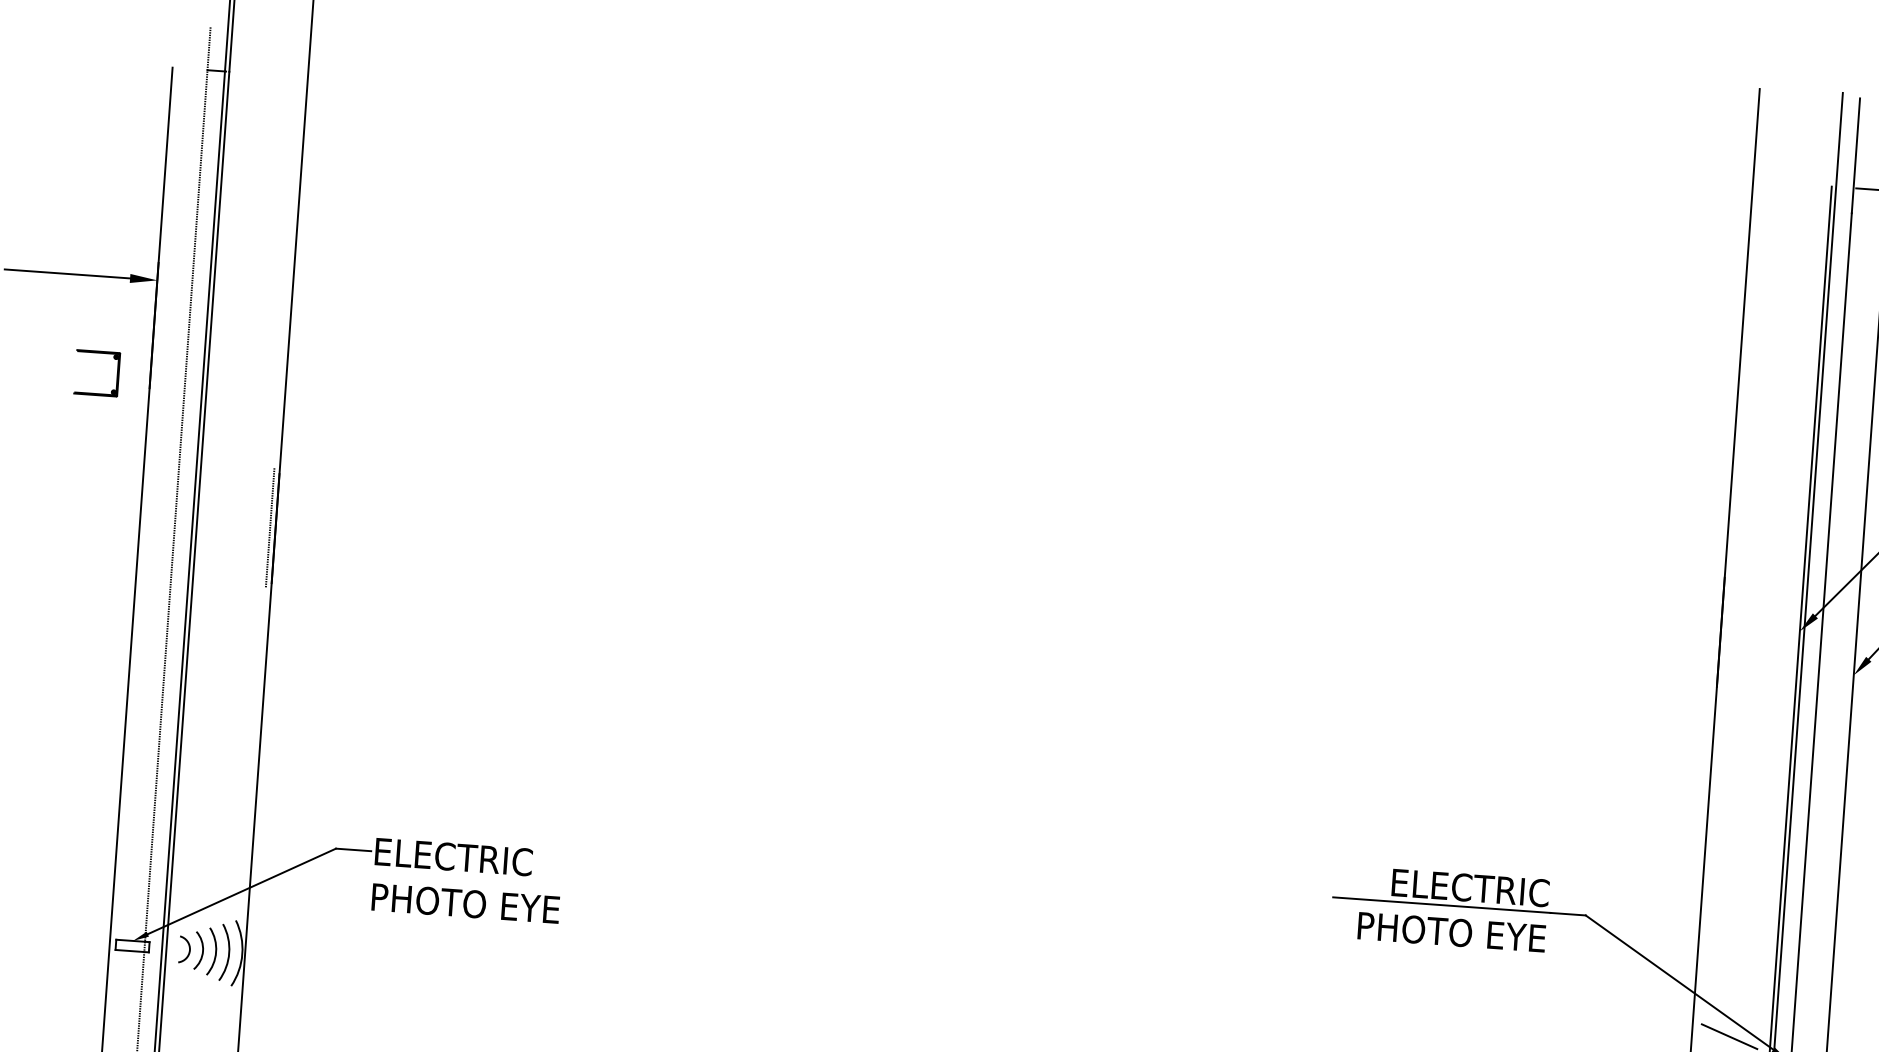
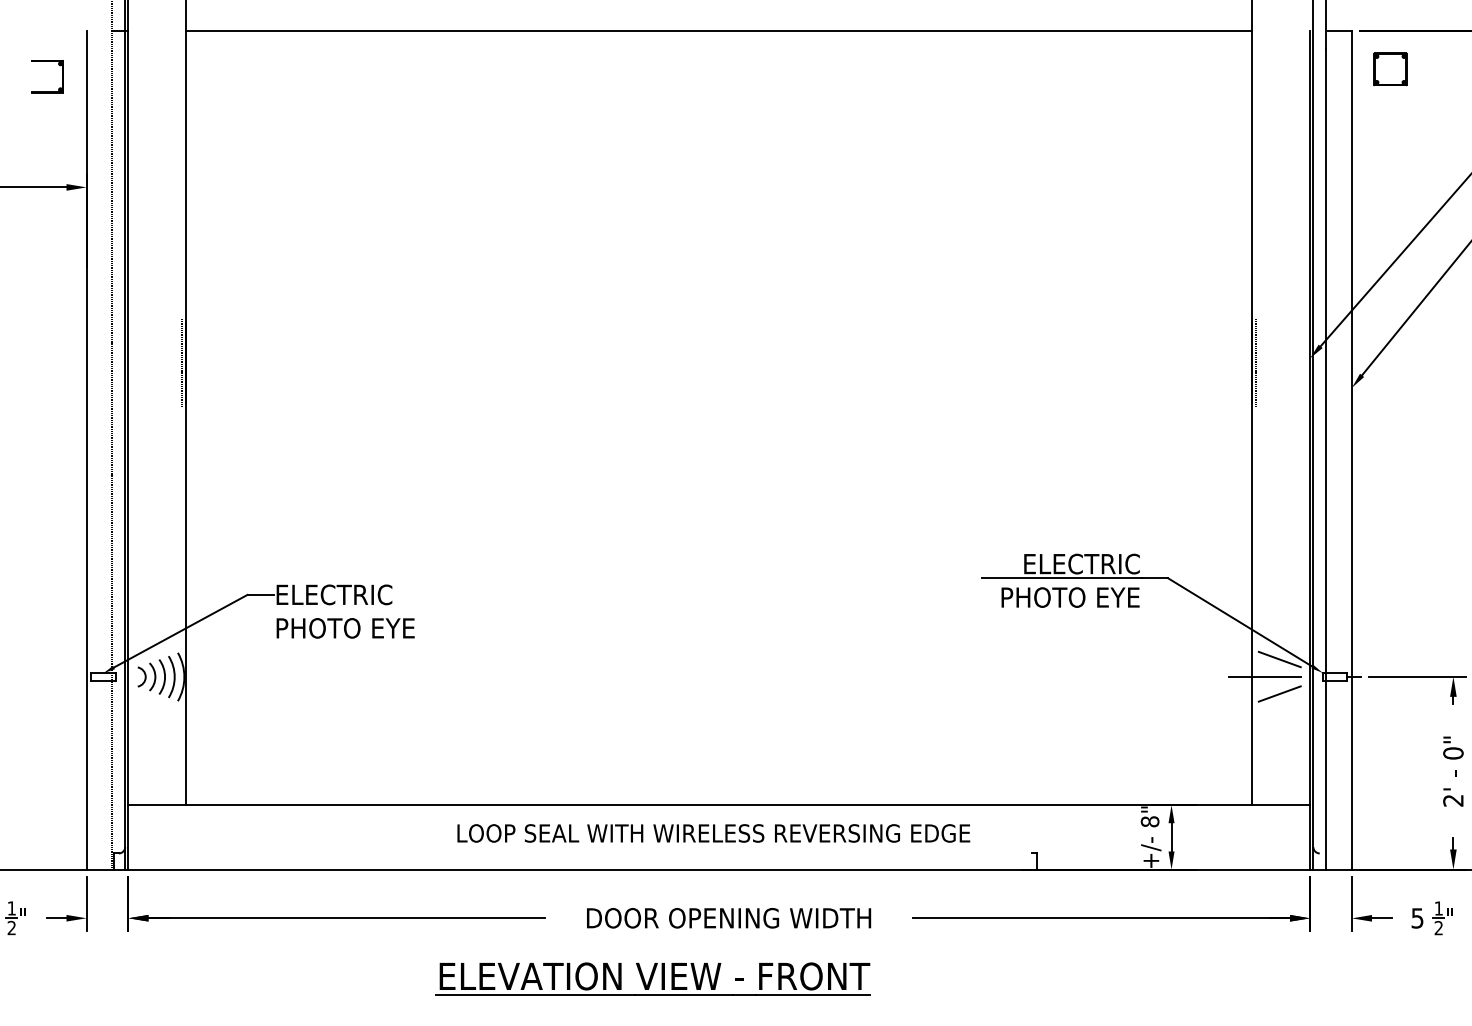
line: (1030, 129) -> (719, 30), added
part: (98, 352) -> (47, 61), moved
line: (1726, 632) -> (1256, 363), added

